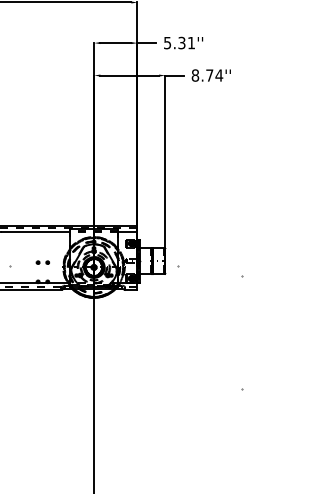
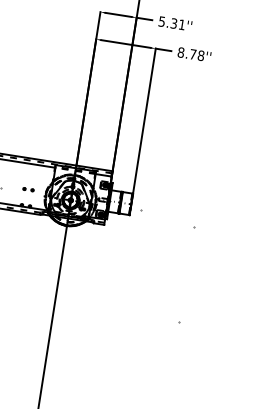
text: (219, 75) -> (201, 55), 8.74'' -> 8.78''

